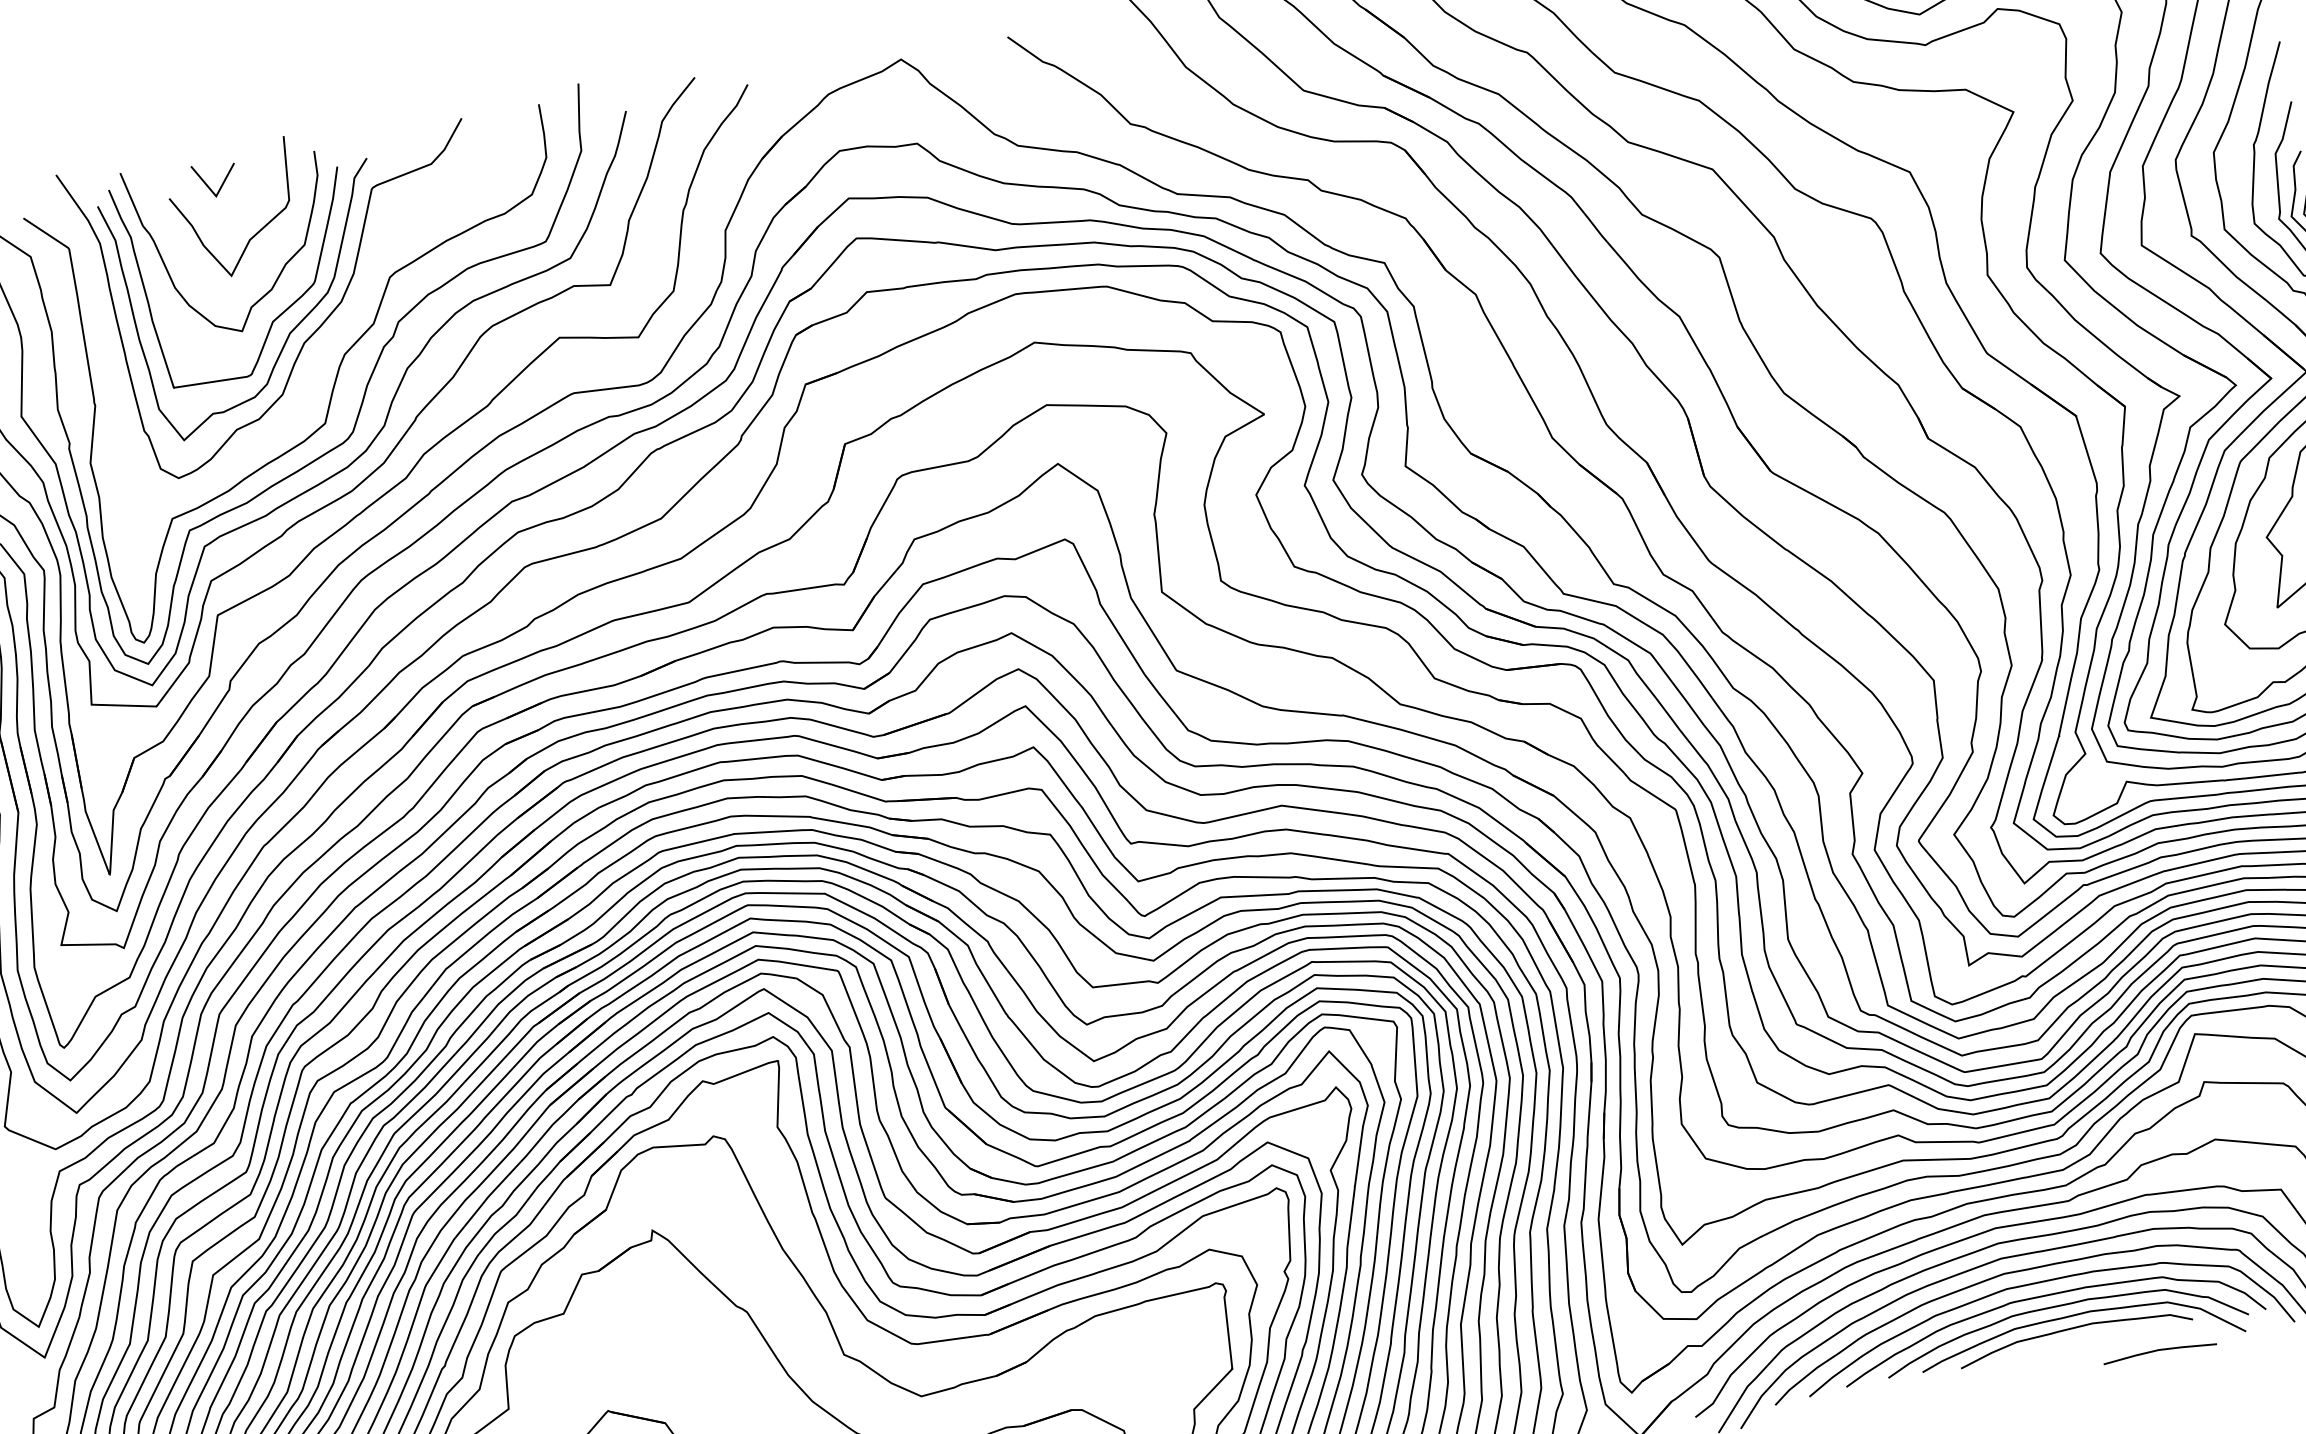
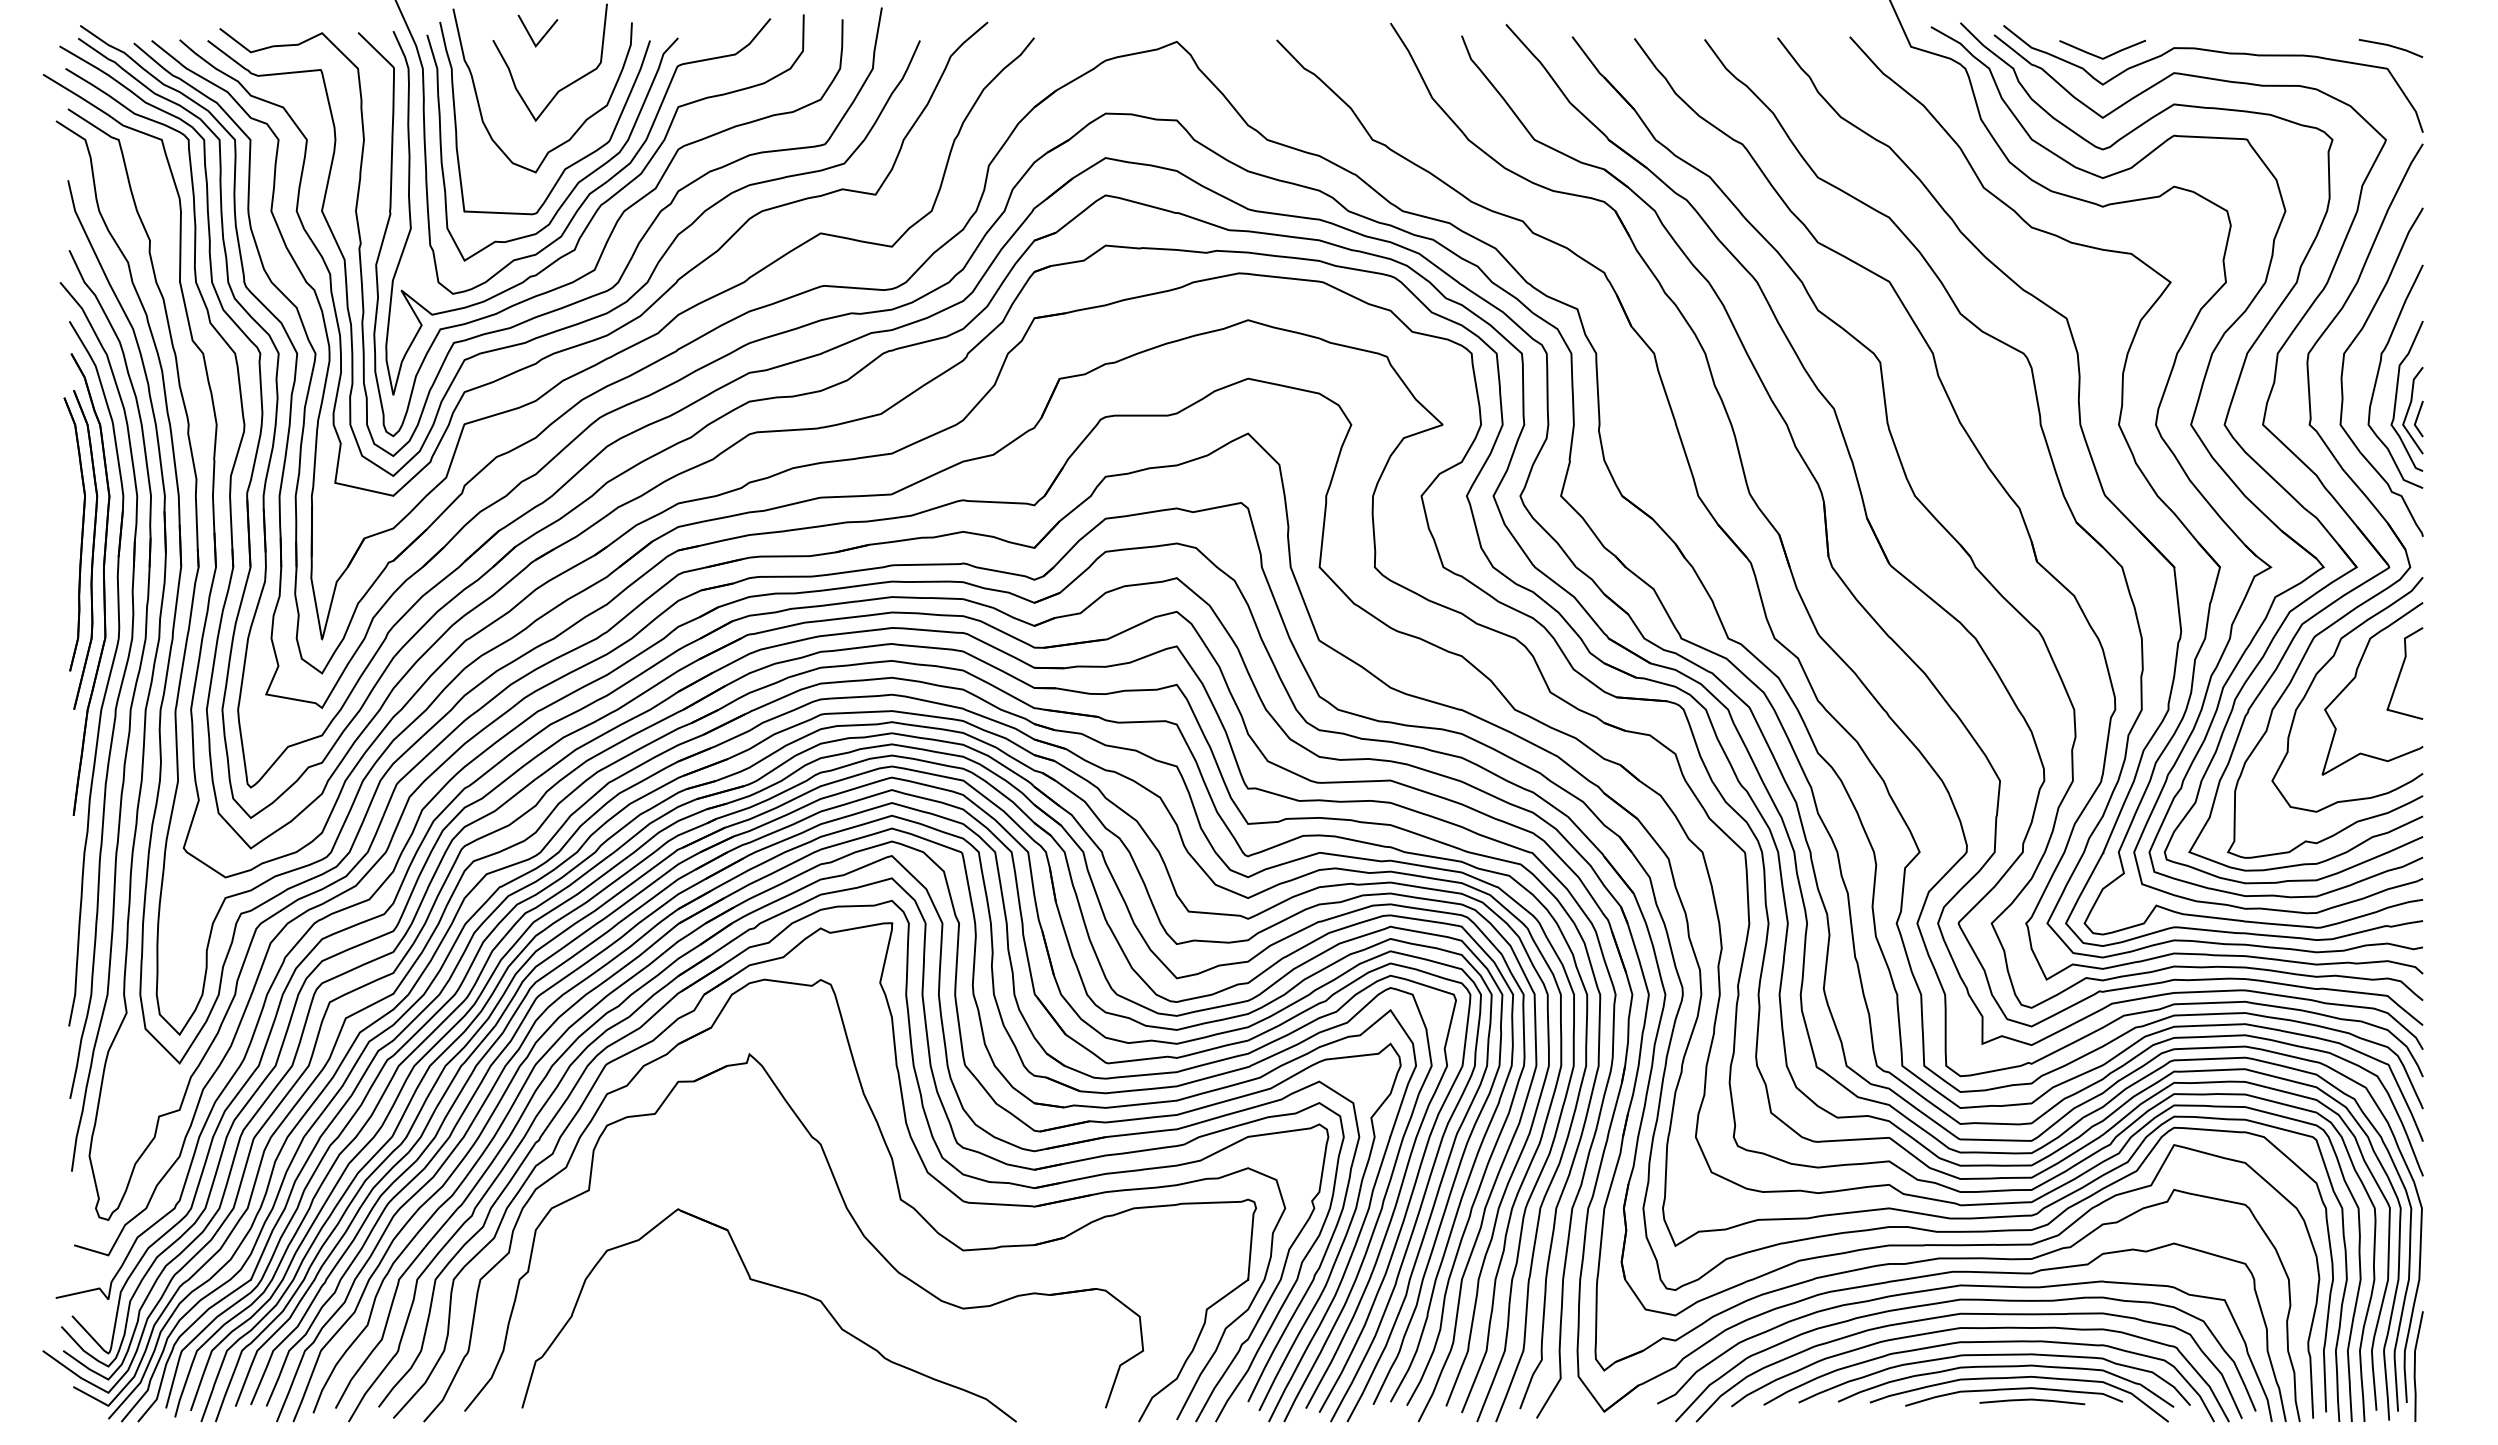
curve: (316, 354) -> (598, 206), added
line: (2159, 1350) -> (2032, 1400), moved

